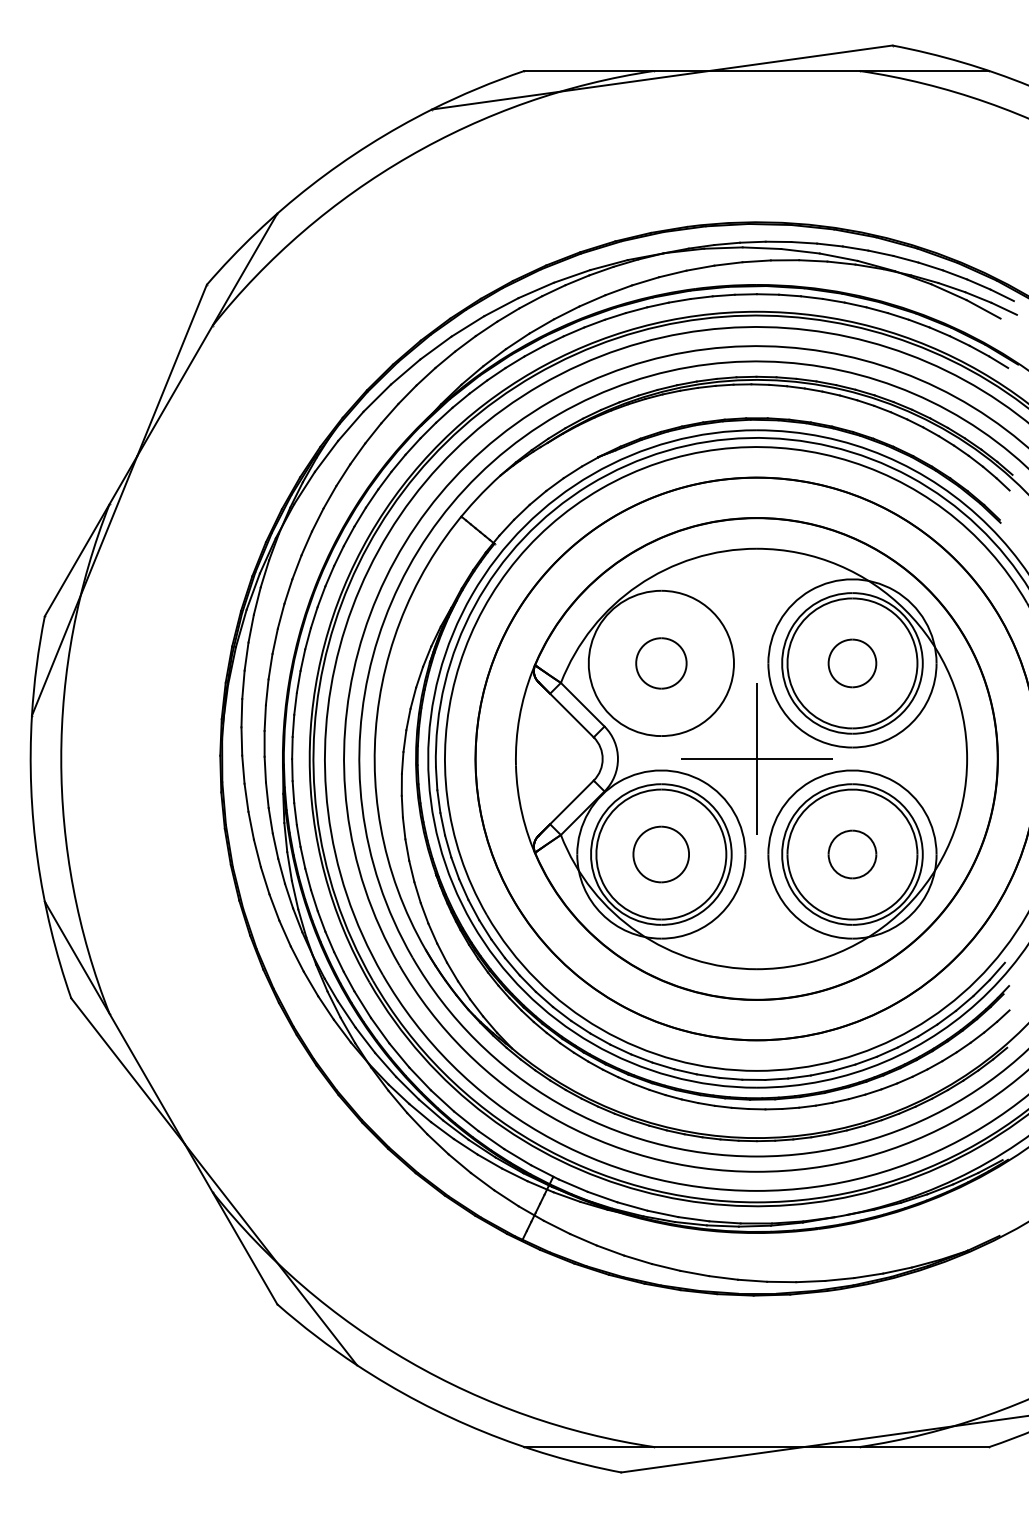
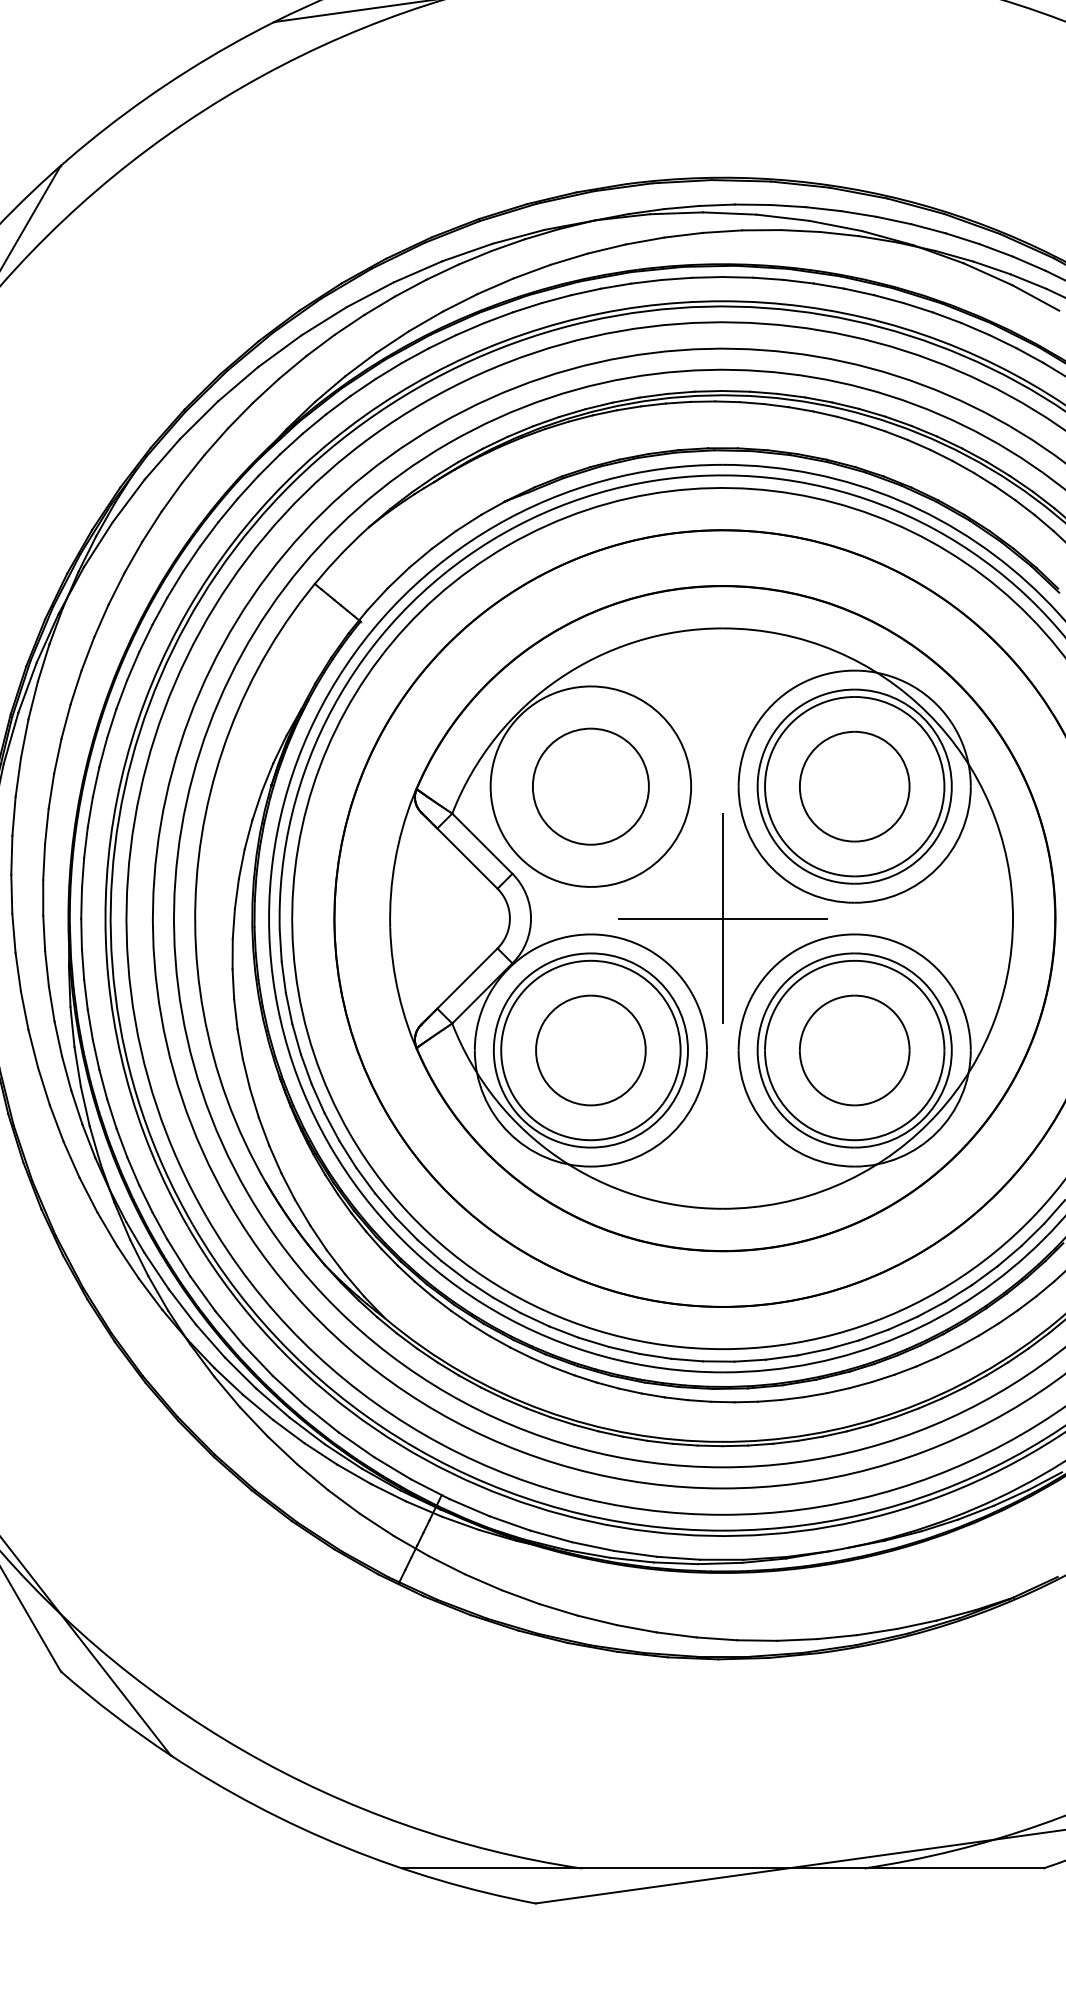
part: (661, 663) -> (591, 786), size x1.67
part: (852, 663) -> (854, 786), size x1.67
part: (660, 854) -> (589, 1050), size x1.43
part: (852, 854) -> (854, 1050), size x1.67

